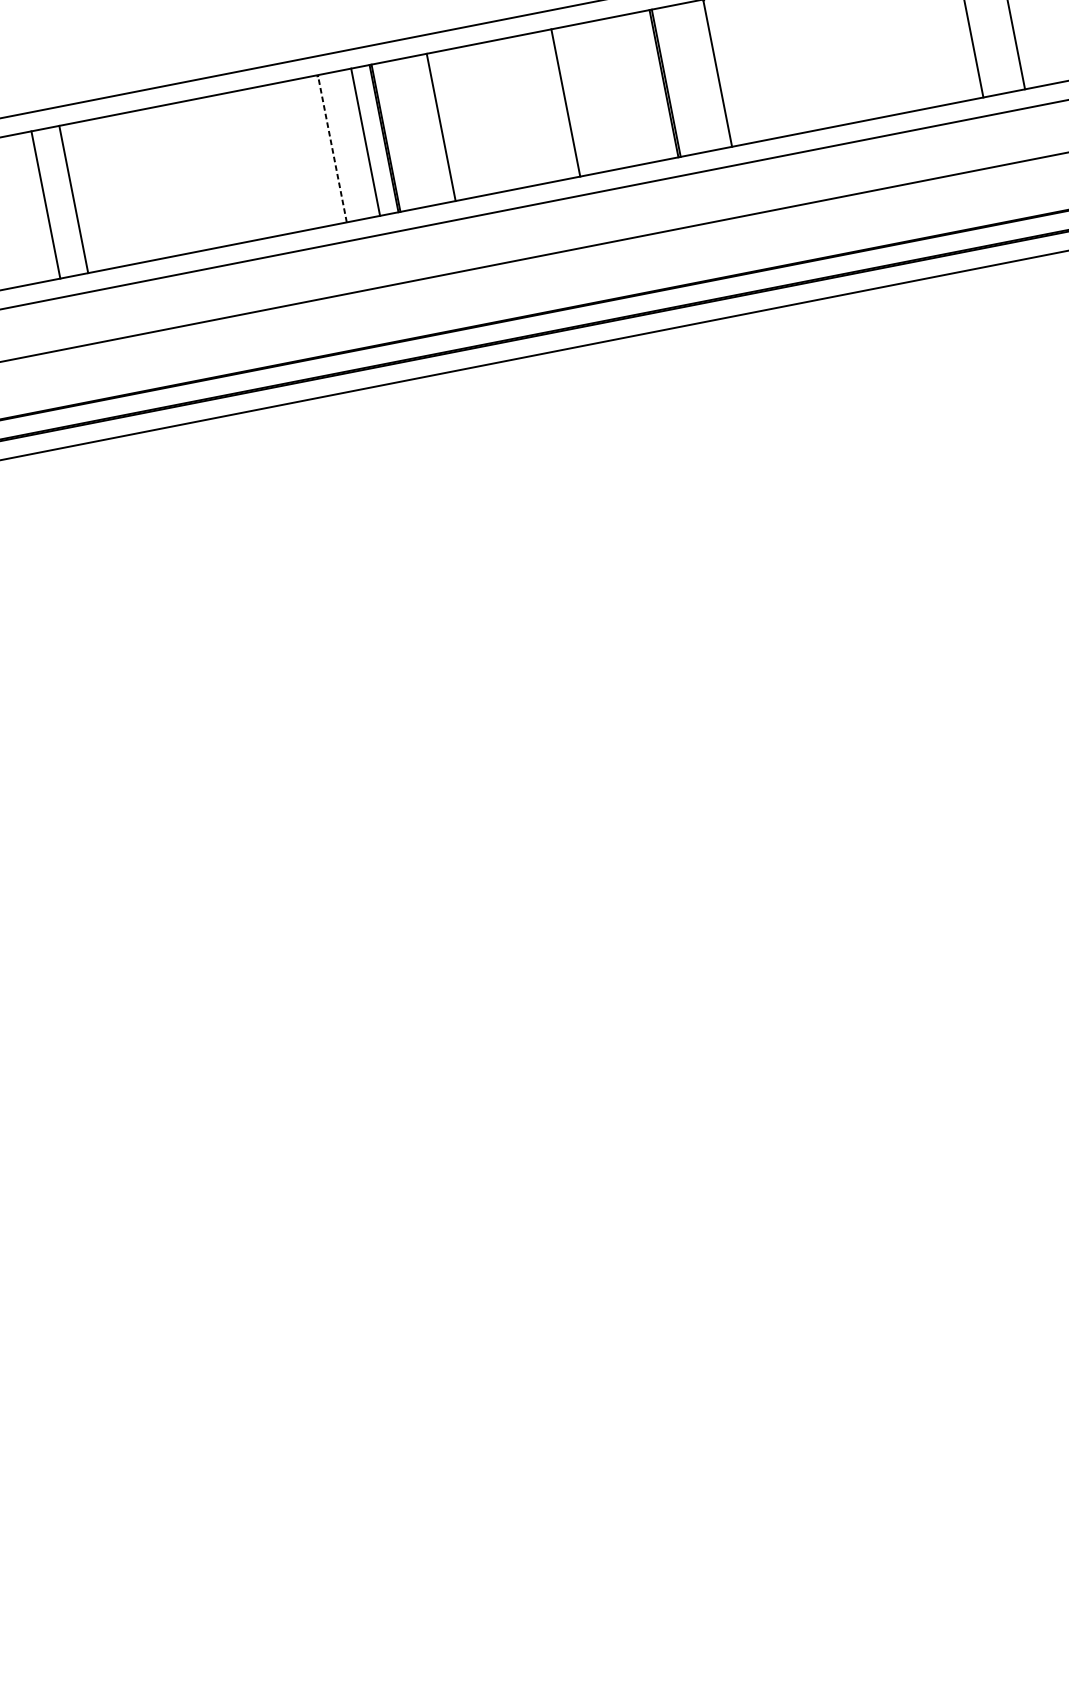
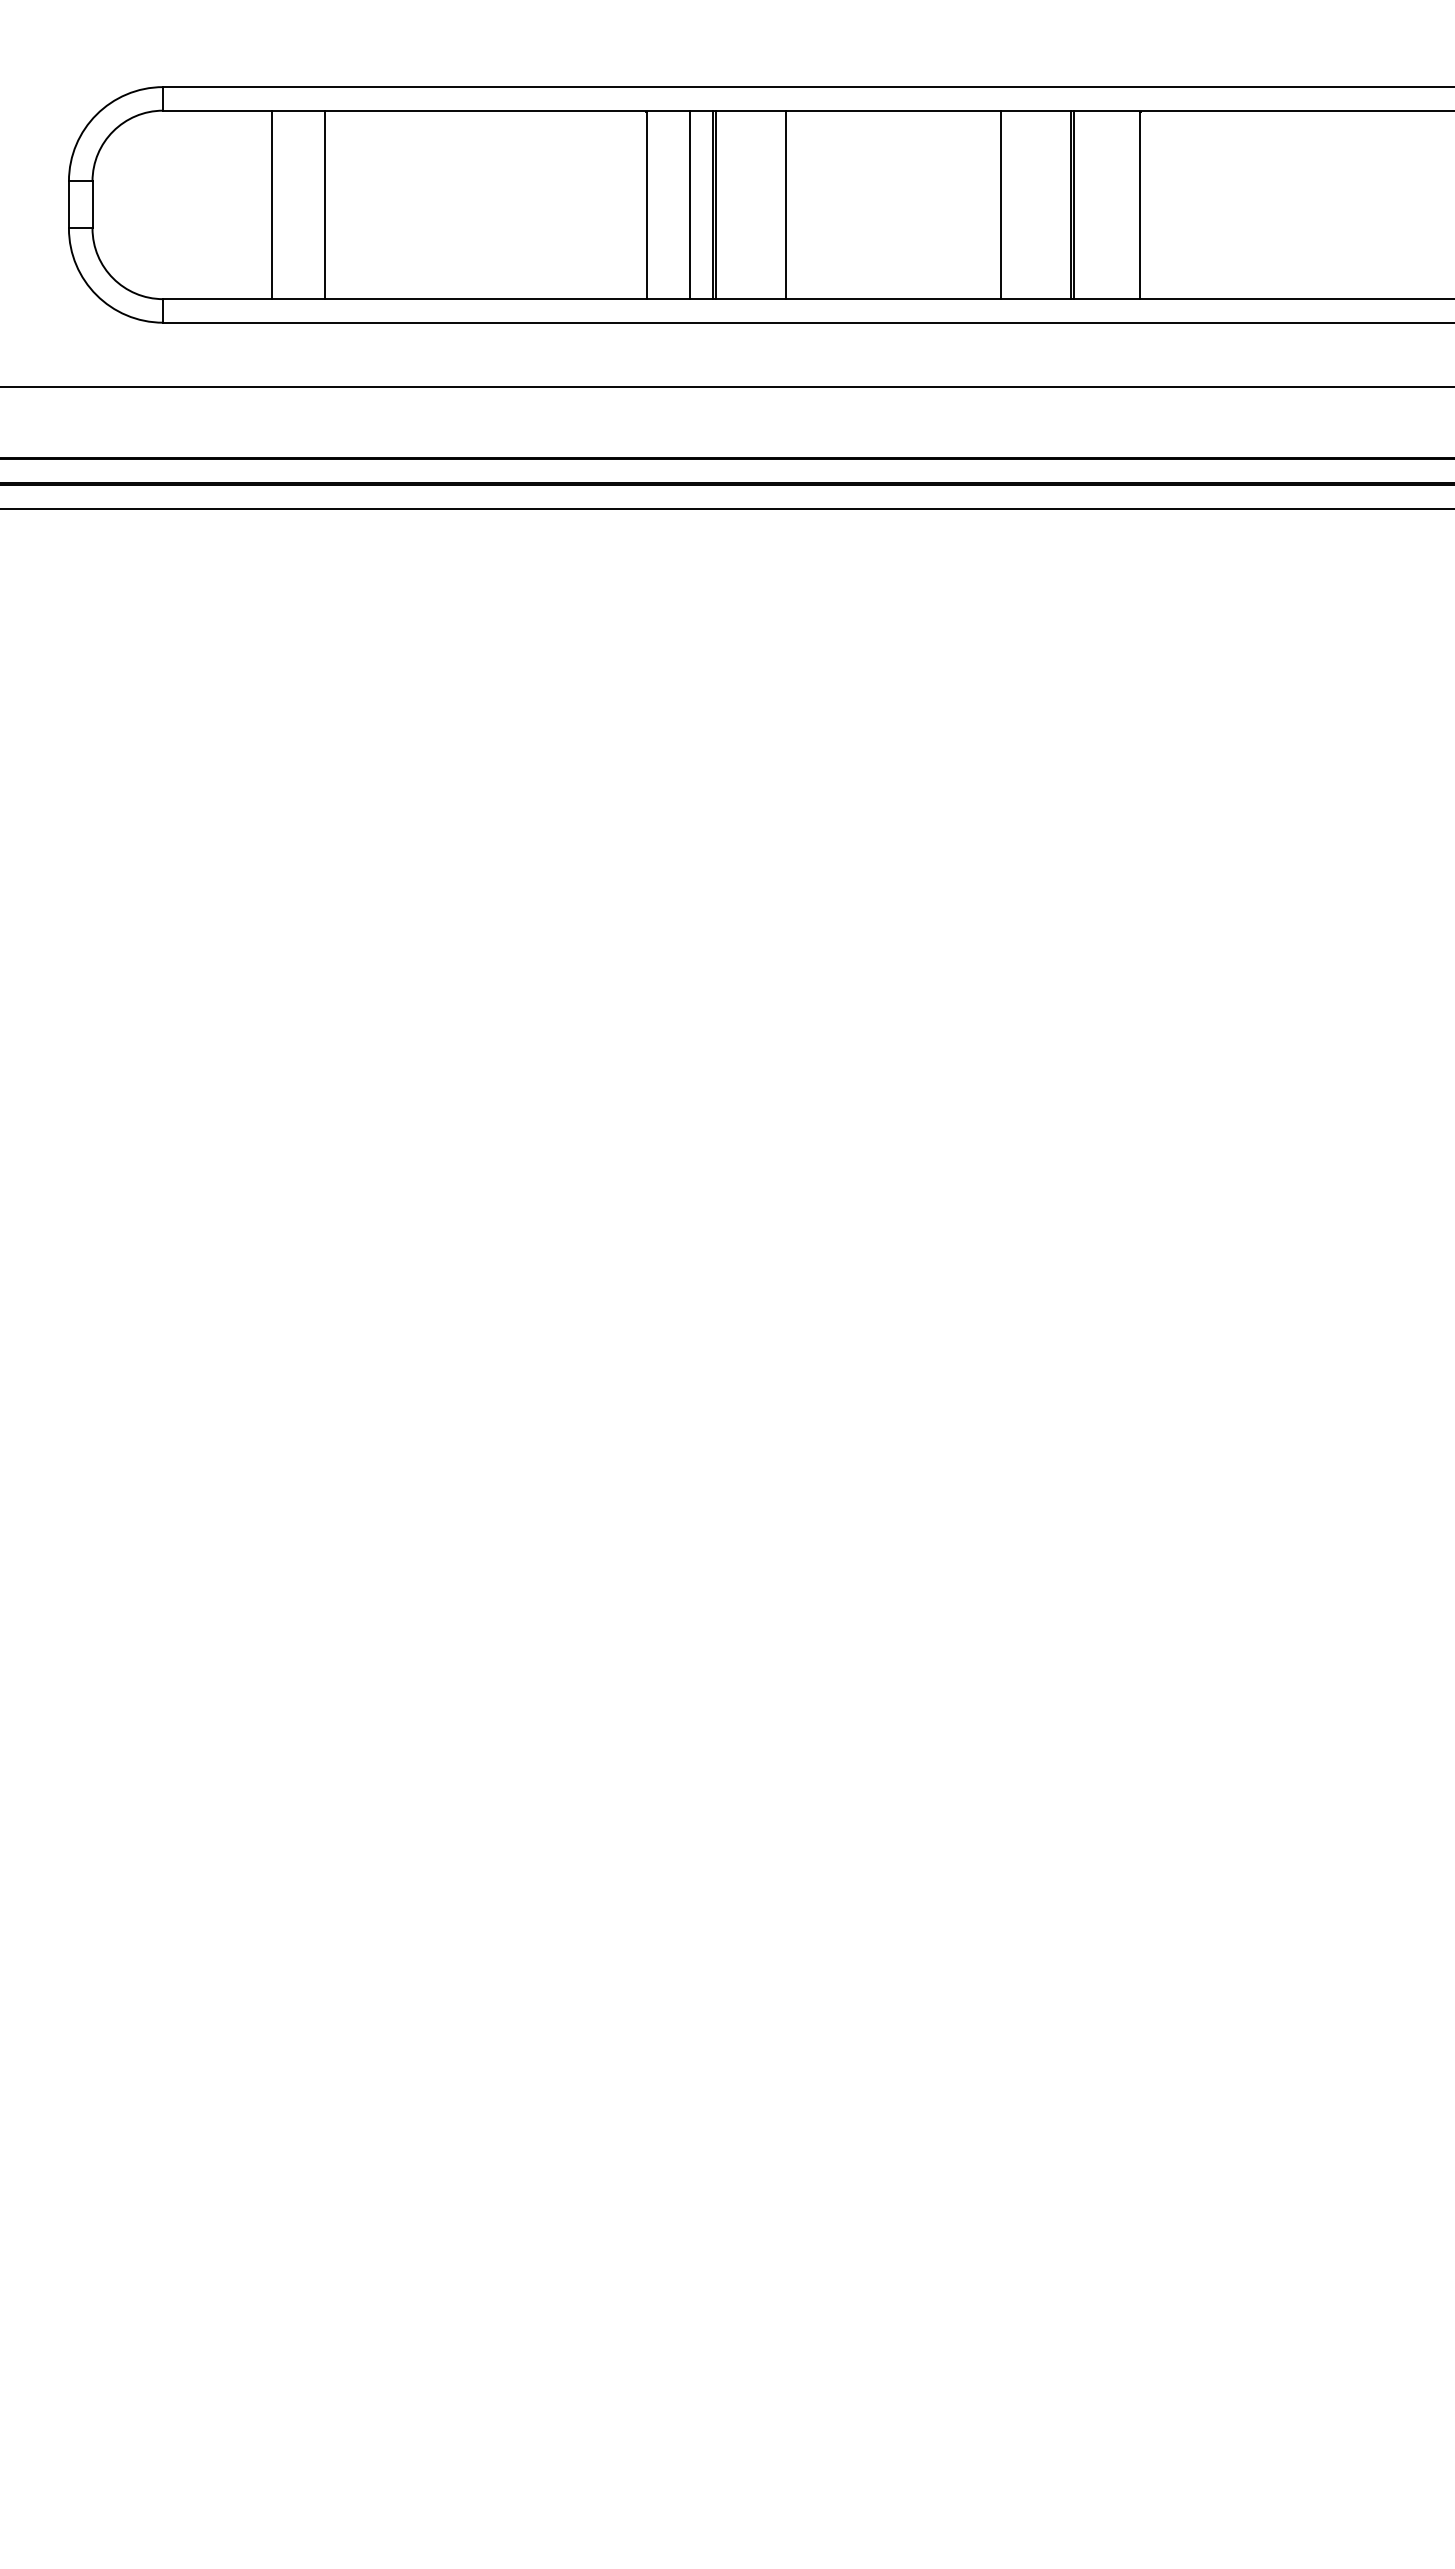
line: (565, 102) -> (1000, 204), moved
line: (332, 149) -> (646, 205), dashed -> solid
line: (74, 199) -> (272, 204), moved
line: (45, 204) -> (325, 204), moved

